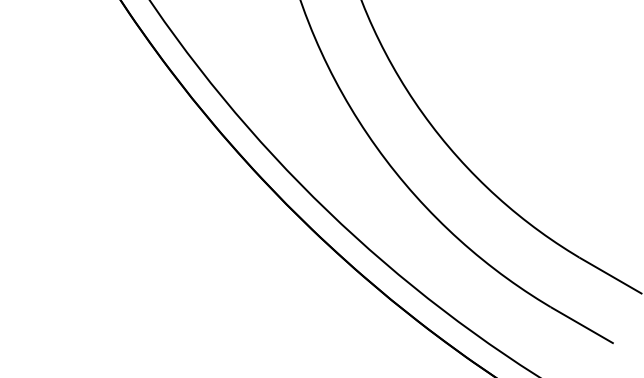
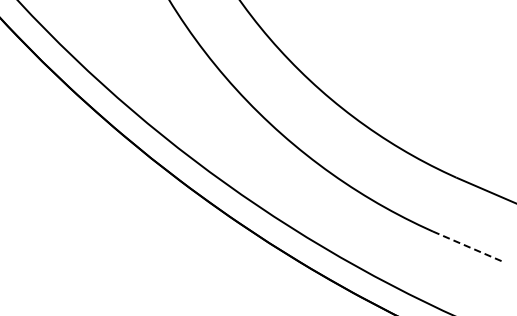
line: (581, 325) -> (466, 246), solid -> dashed

